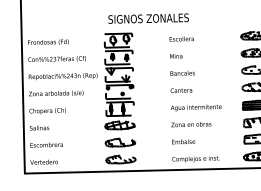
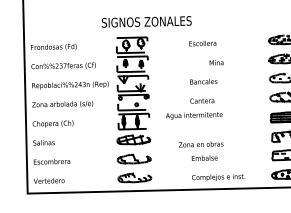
text: (148, 18) -> (146, 21), moved
text: (176, 56) -> (216, 62), moved
text: (196, 107) -> (194, 115), moved
text: (191, 124) -> (201, 144), moved

